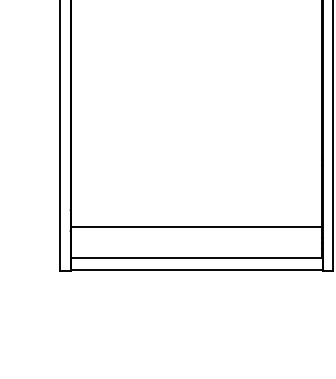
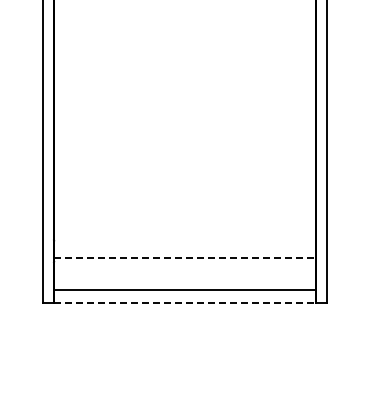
line: (197, 227) -> (185, 258), solid -> dashed
line: (197, 269) -> (185, 302), solid -> dashed

